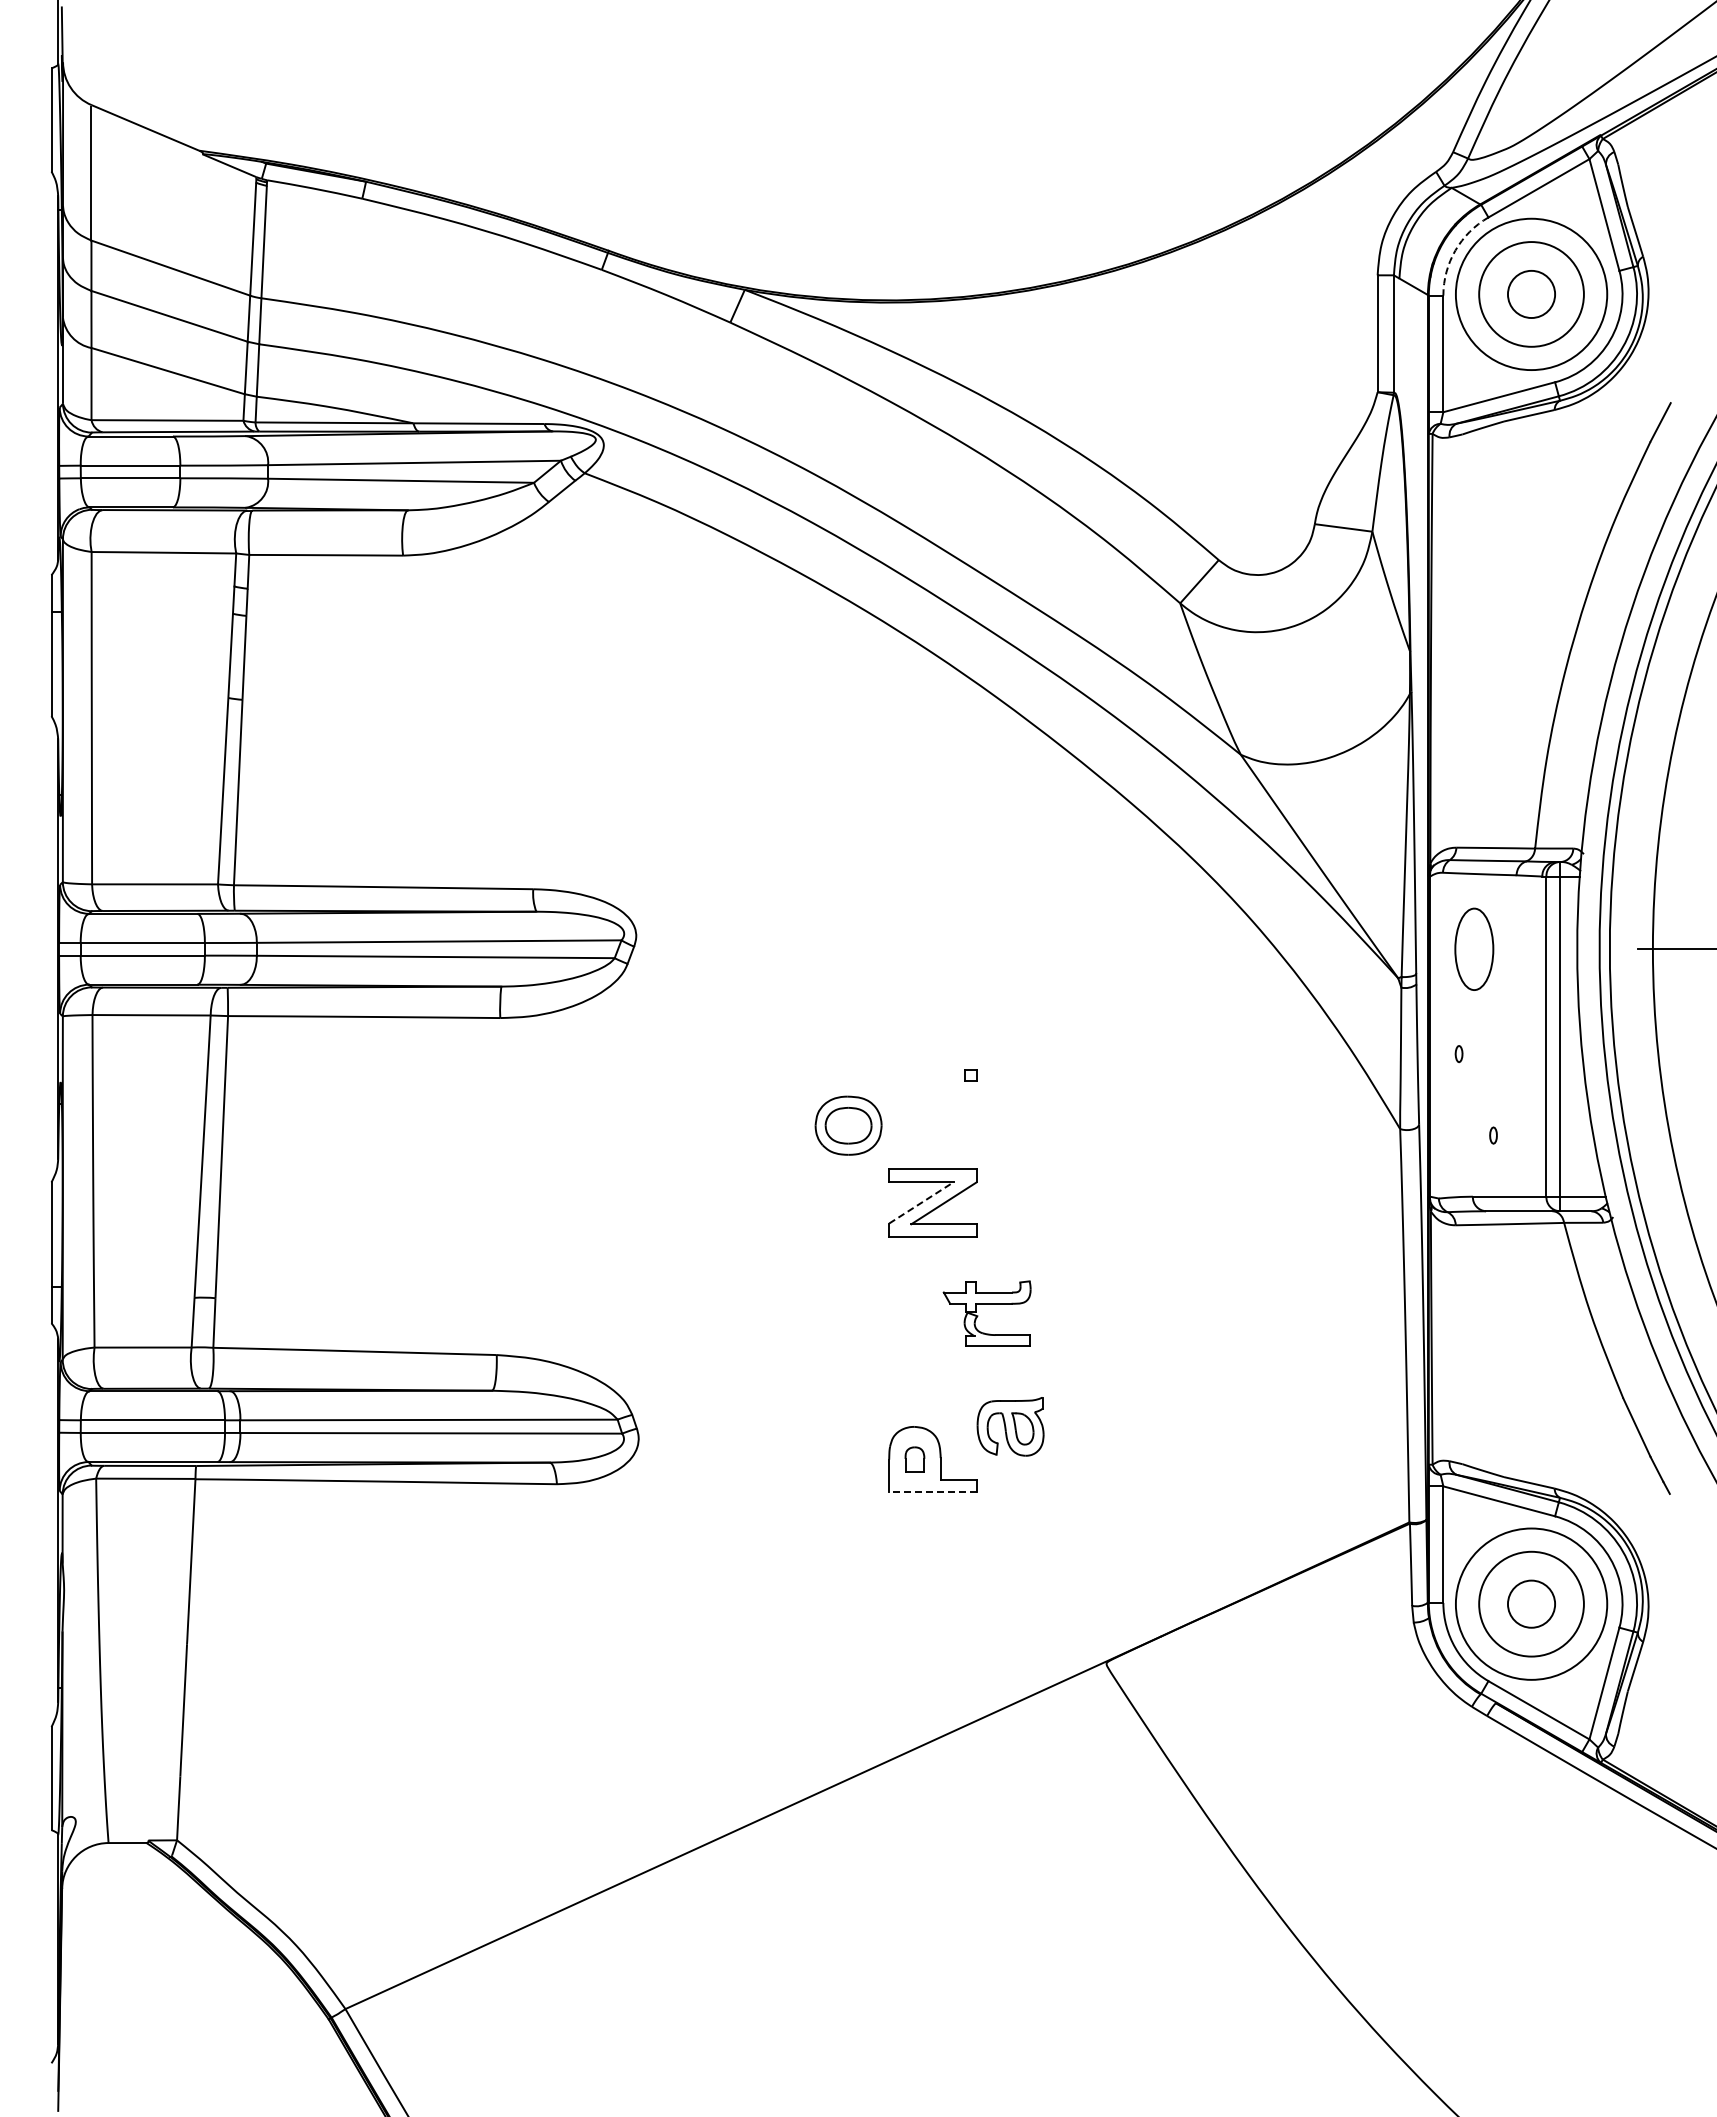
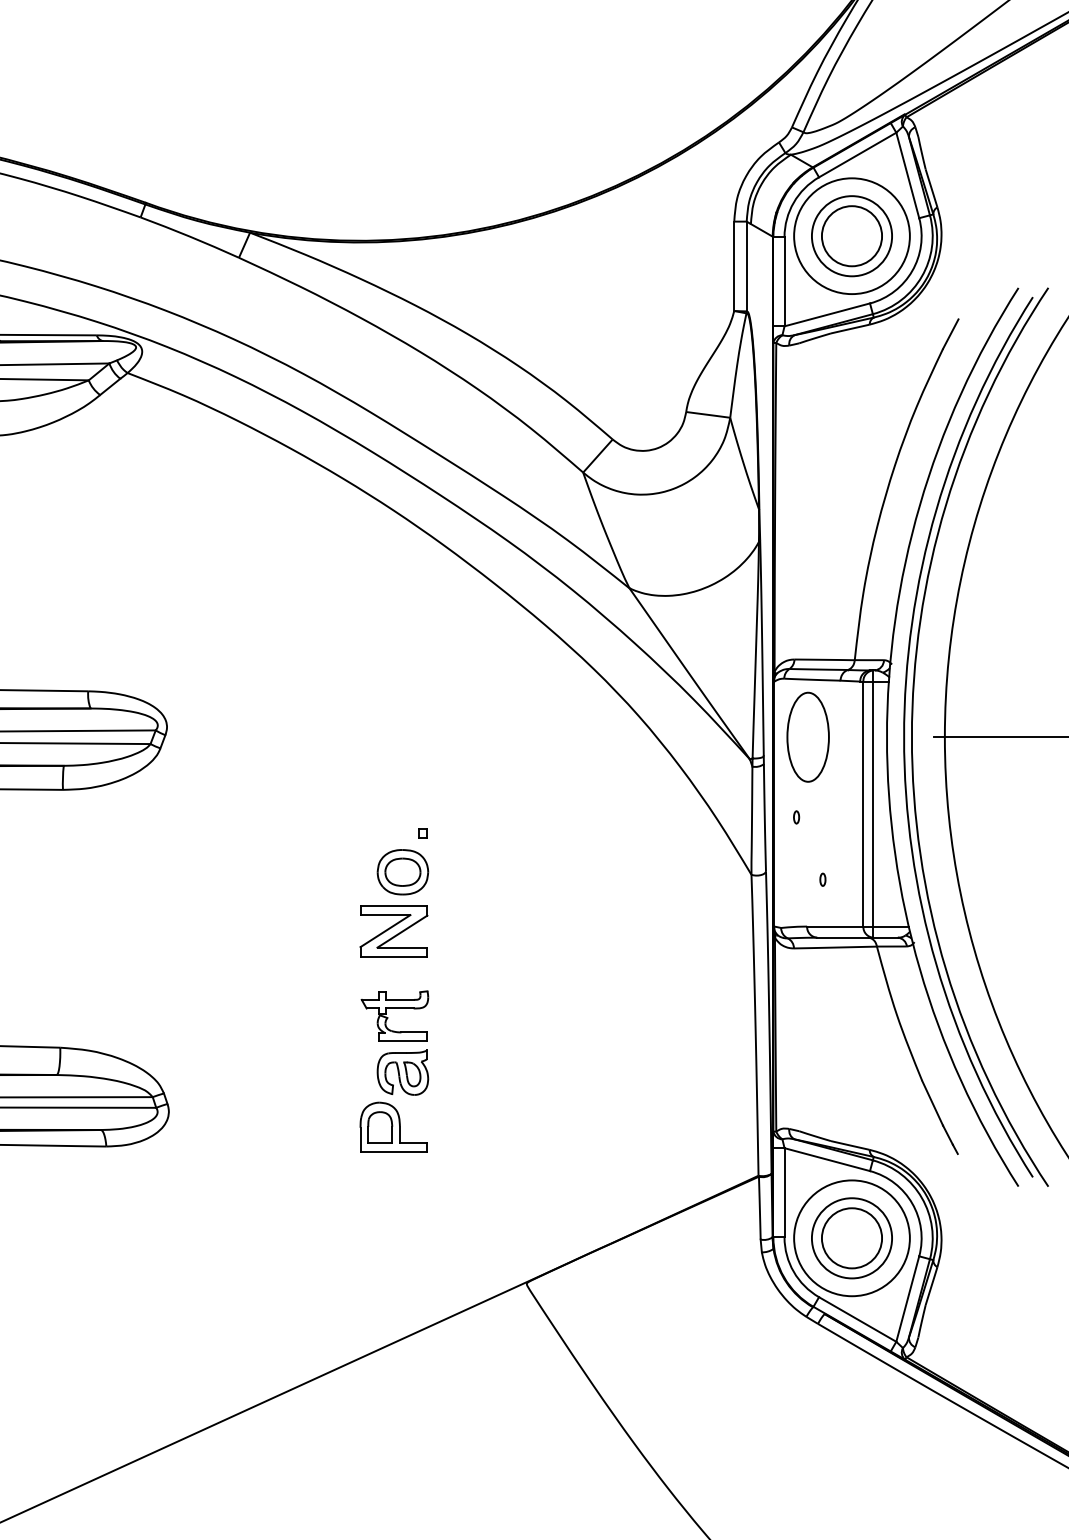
arc: (1455, 250) -> (793, 202), dashed -> solid
circle: (1531, 294) -> (851, 236), size x1.67
part: (1474, 949) -> (808, 737), size x1.43
part: (848, 1125) -> (402, 872), moved
line: (921, 1202) -> (385, 930), dashed -> solid
part: (978, 1315) -> (388, 1017), moved
part: (1010, 1426) -> (402, 1072), moved
part: (914, 1459) -> (379, 1127), size x1.67
line: (932, 1491) -> (393, 1152), dashed -> solid
circle: (1531, 1603) -> (851, 1237), size x1.67

